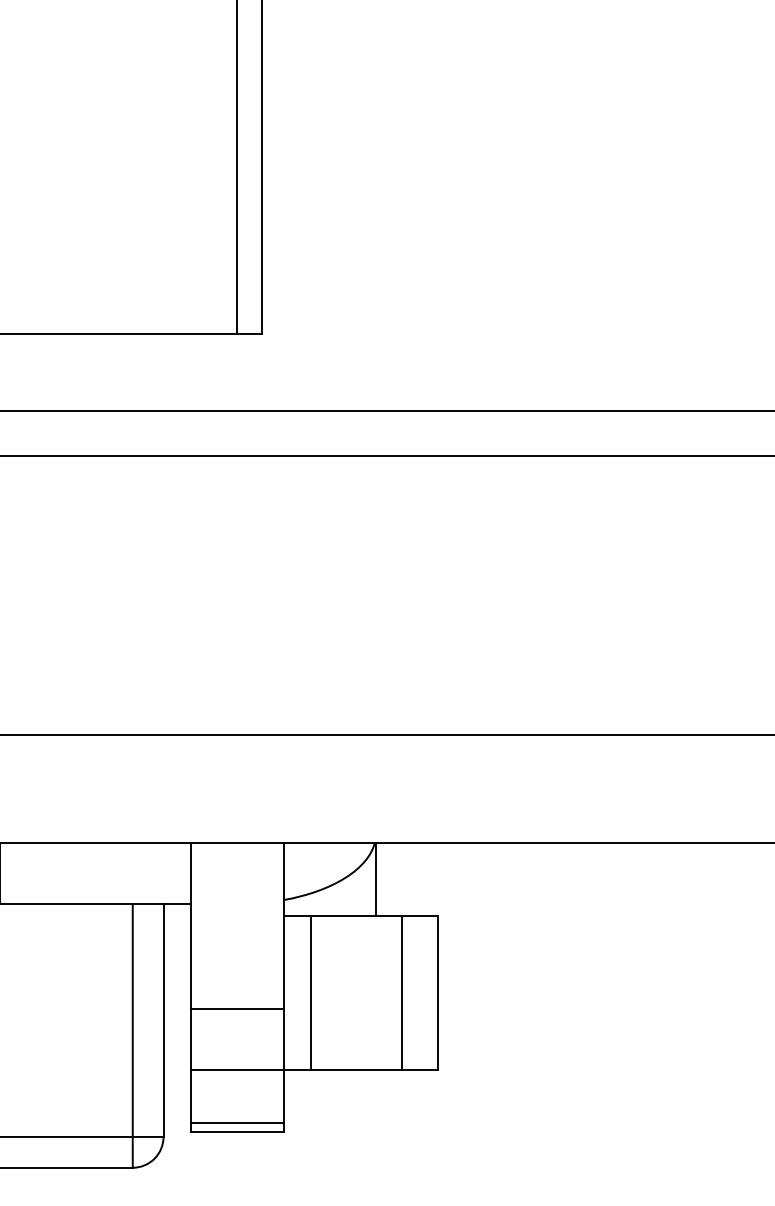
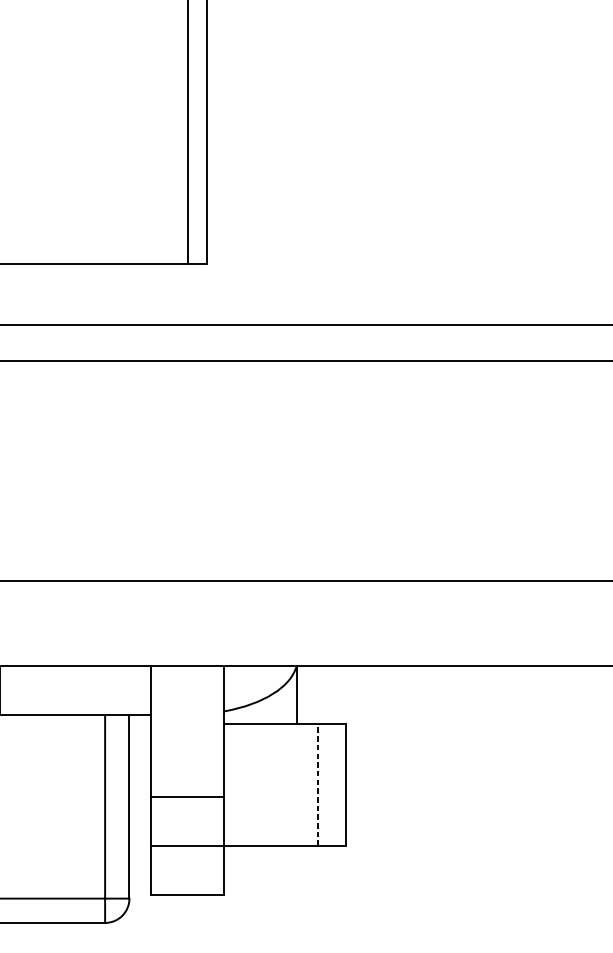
line: (310, 993) -> (245, 785), removed
line: (401, 993) -> (317, 785), solid -> dashed
line: (237, 1123) -> (187, 887), removed

